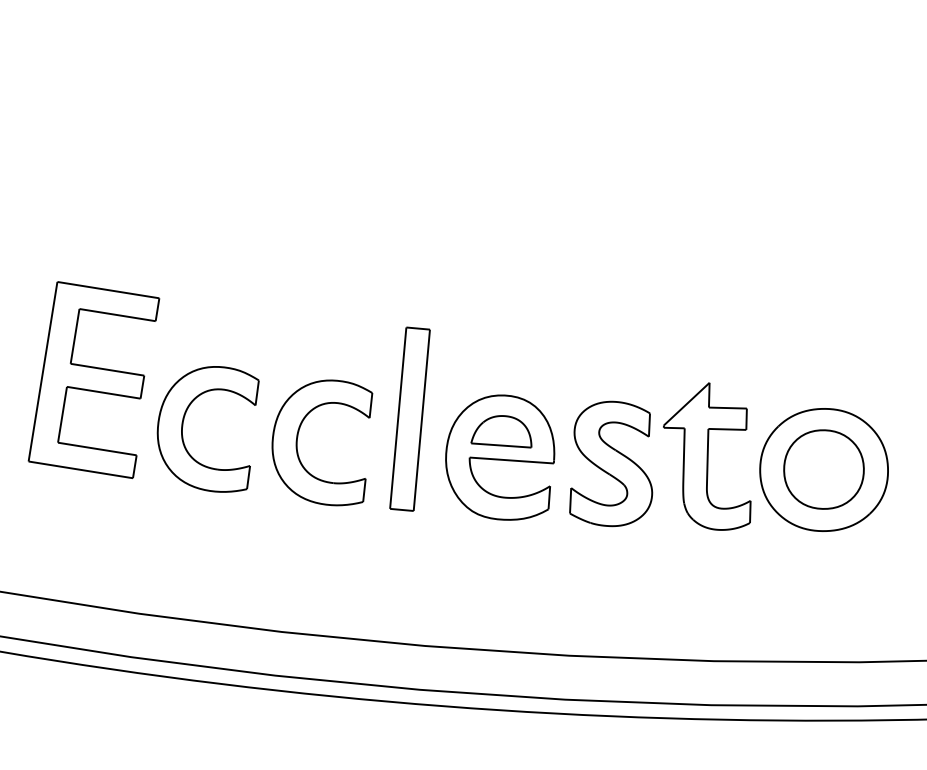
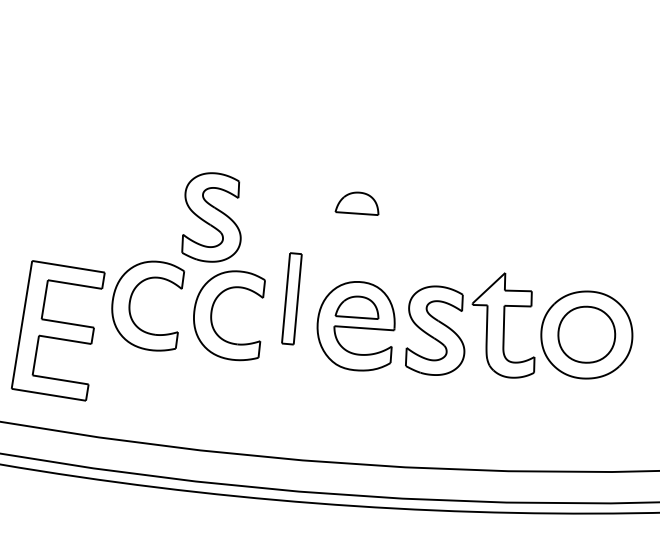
part: (501, 285) -> (357, 203), added
part: (297, 304) -> (211, 217), added
part: (93, 379) -> (57, 330), moved
part: (409, 418) -> (291, 298), size x0.7

